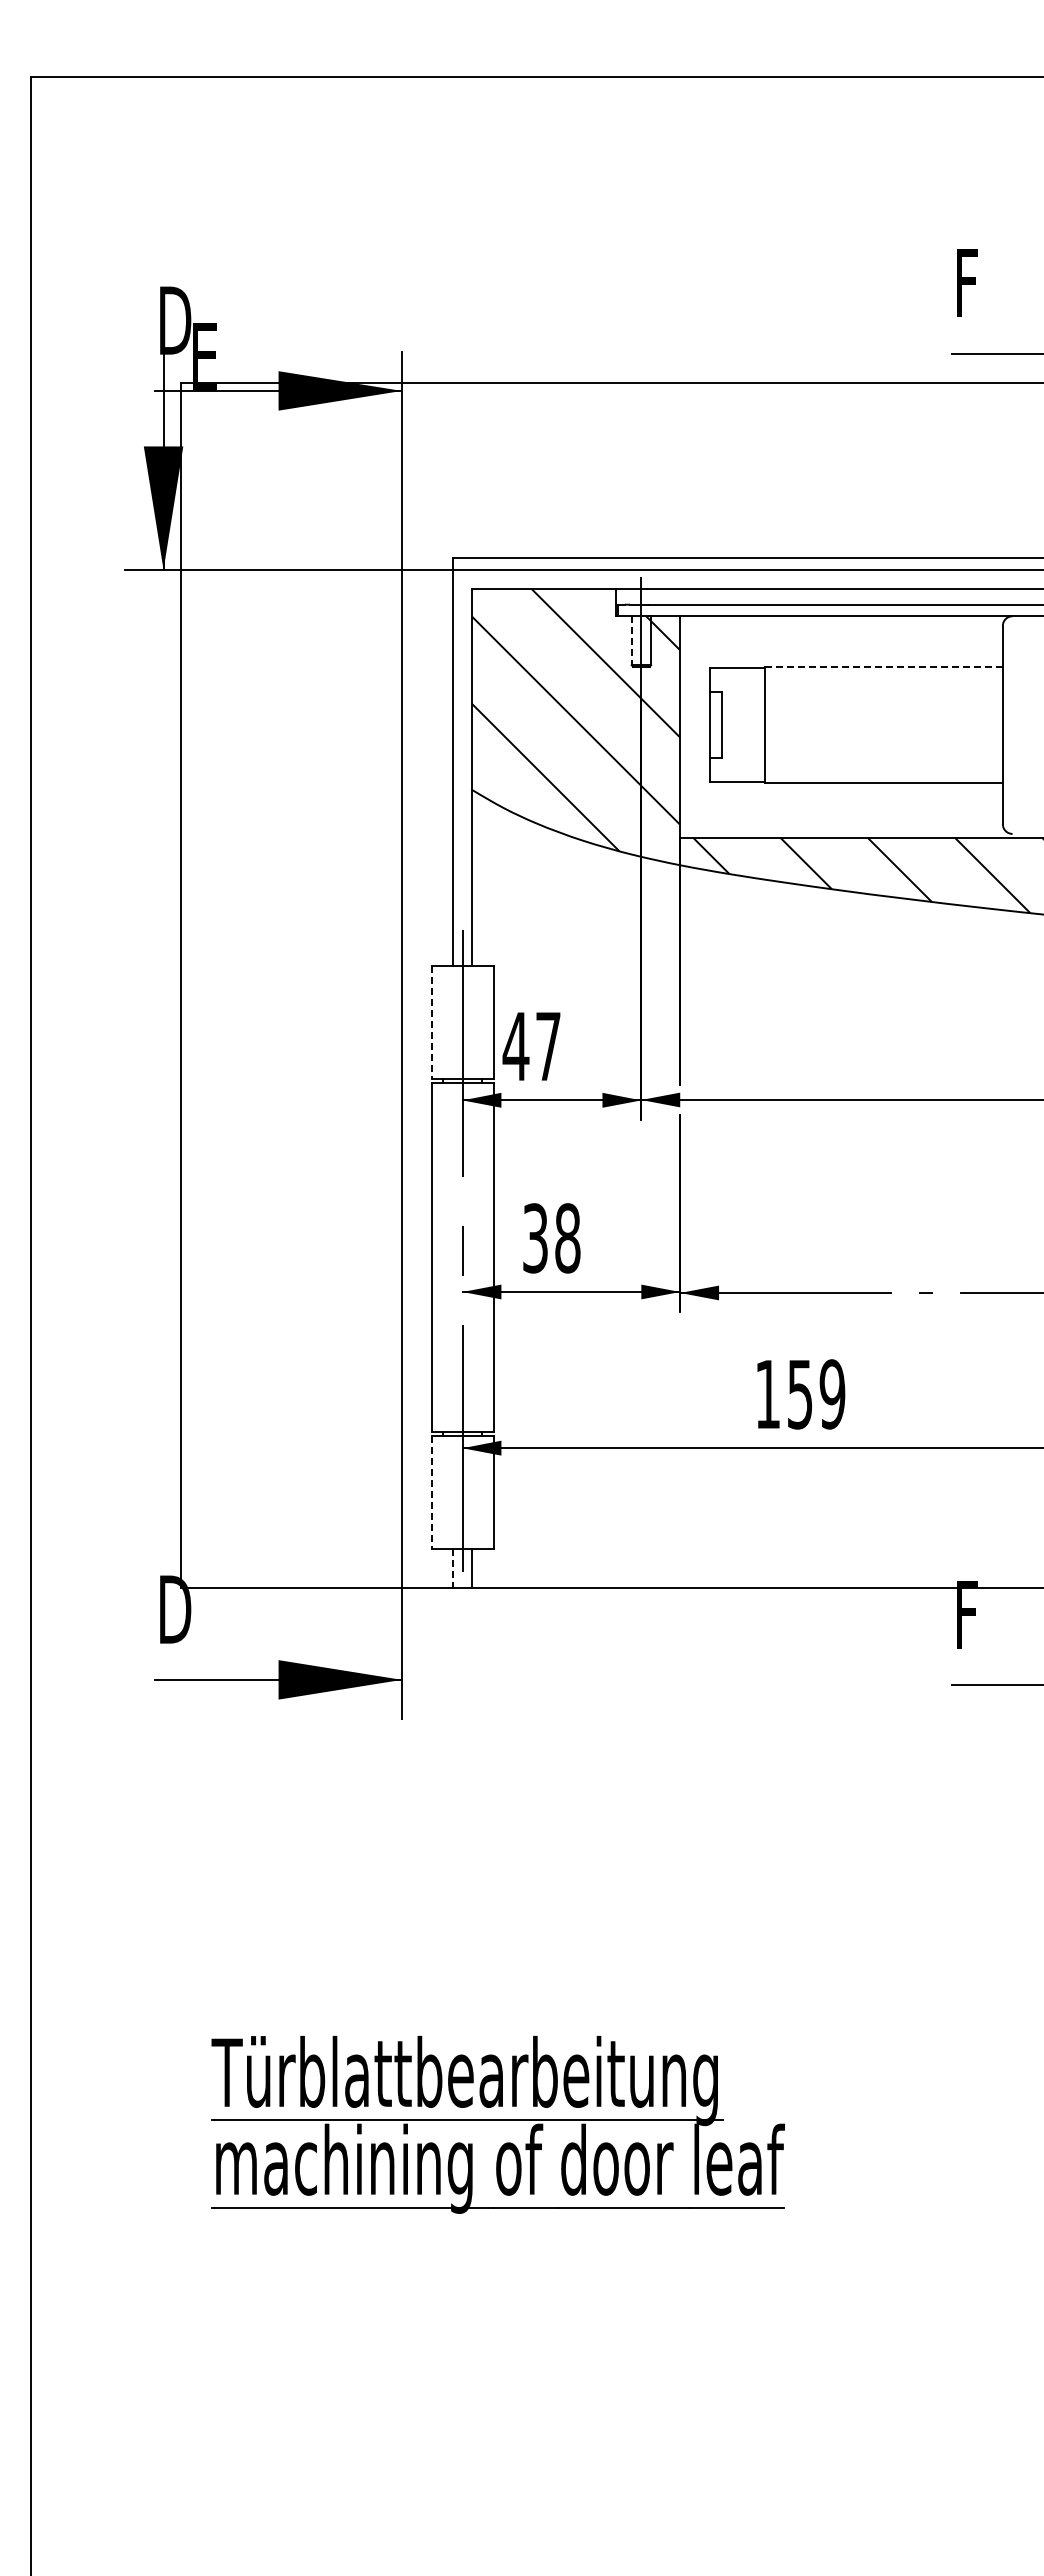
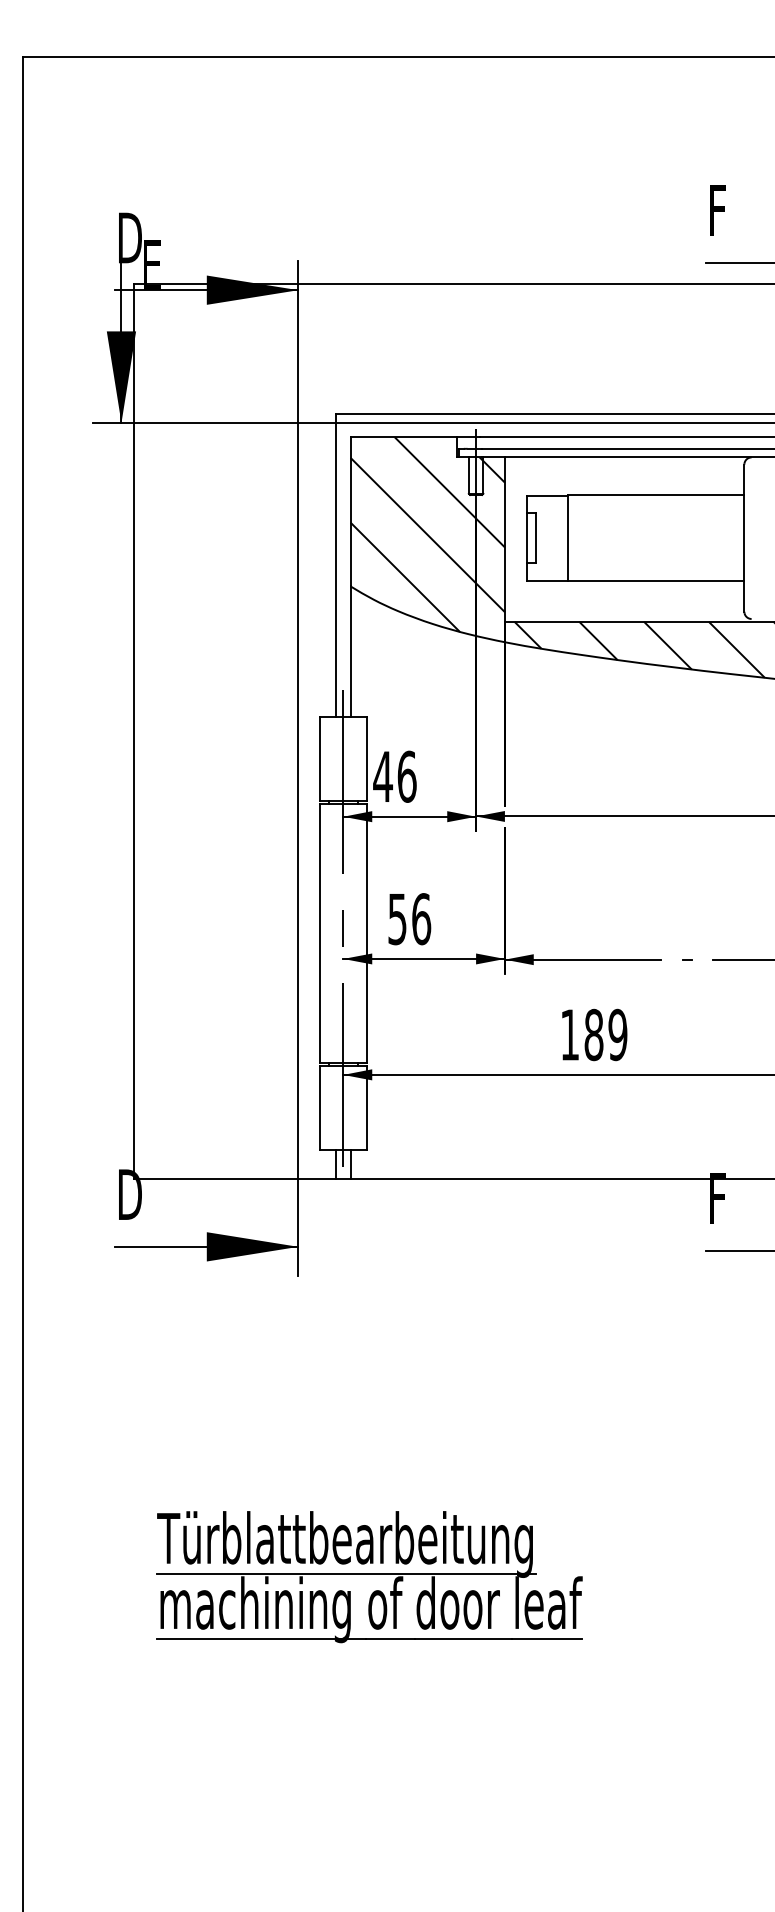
line: (631, 641) -> (468, 476), dashed -> solid
line: (884, 666) -> (656, 494), dashed -> solid
line: (431, 1022) -> (320, 758), dashed -> solid
text: (548, 1046) -> (407, 776), 47 -> 46
text: (551, 1238) -> (409, 919), 38 -> 56
text: (799, 1394) -> (593, 1035), 159 -> 189
line: (431, 1493) -> (320, 1108), dashed -> solid
line: (452, 1568) -> (335, 1164), dashed -> solid

